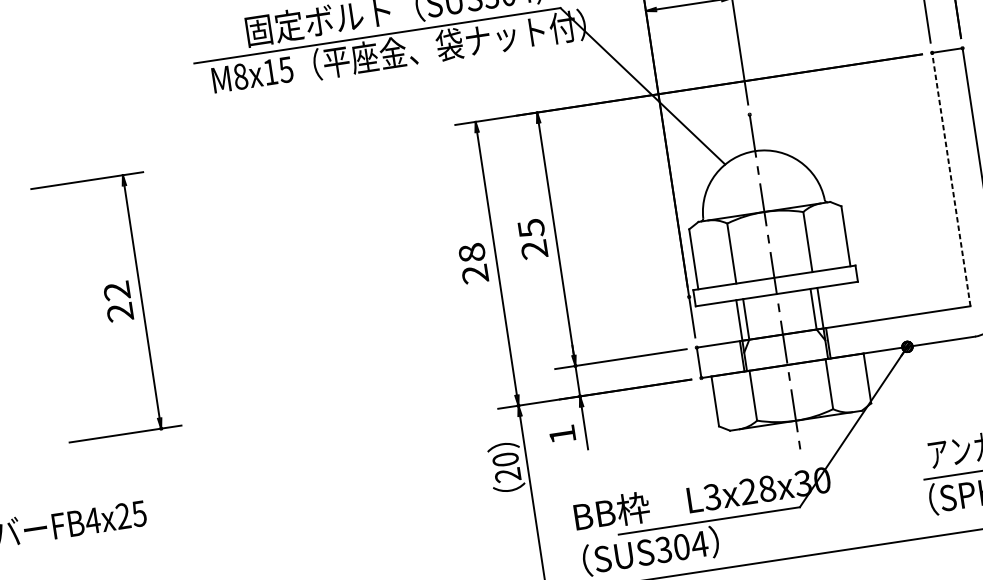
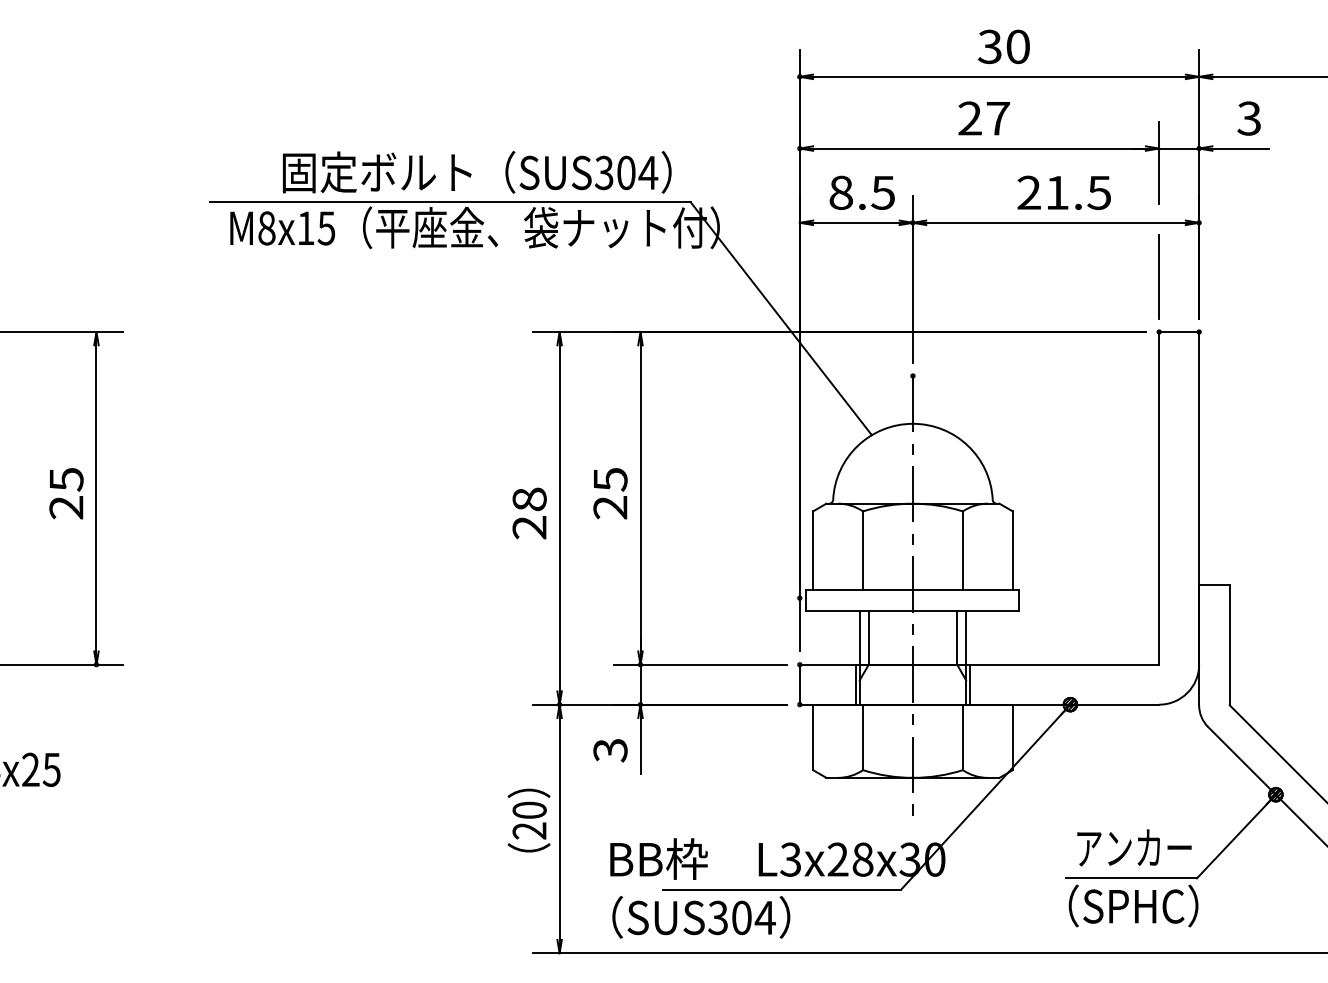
line: (951, 178) -> (1159, 497), dashed -> solid
text: (117, 291) -> (66, 479), 22 -> 25
text: (562, 434) -> (610, 750), 1 -> 3
text: (505, 467) -> (528, 820), moved

